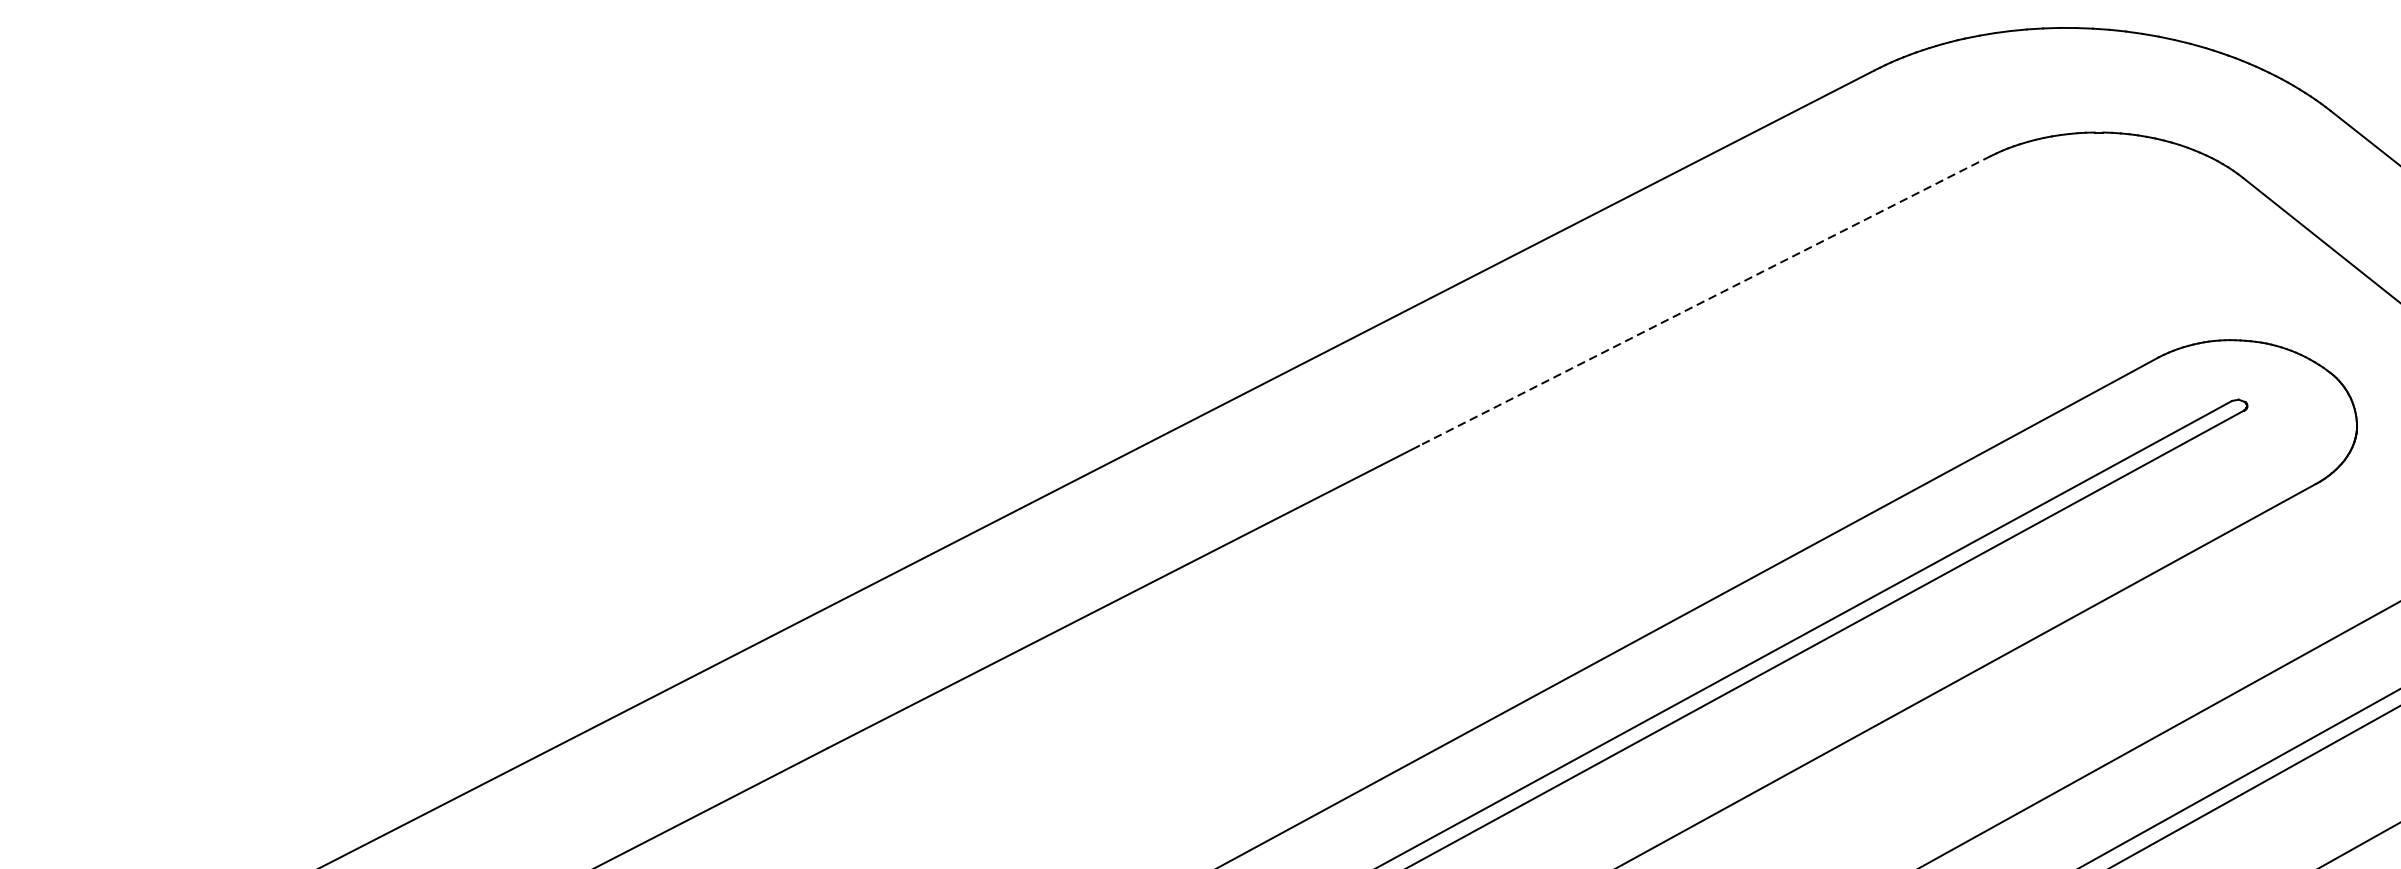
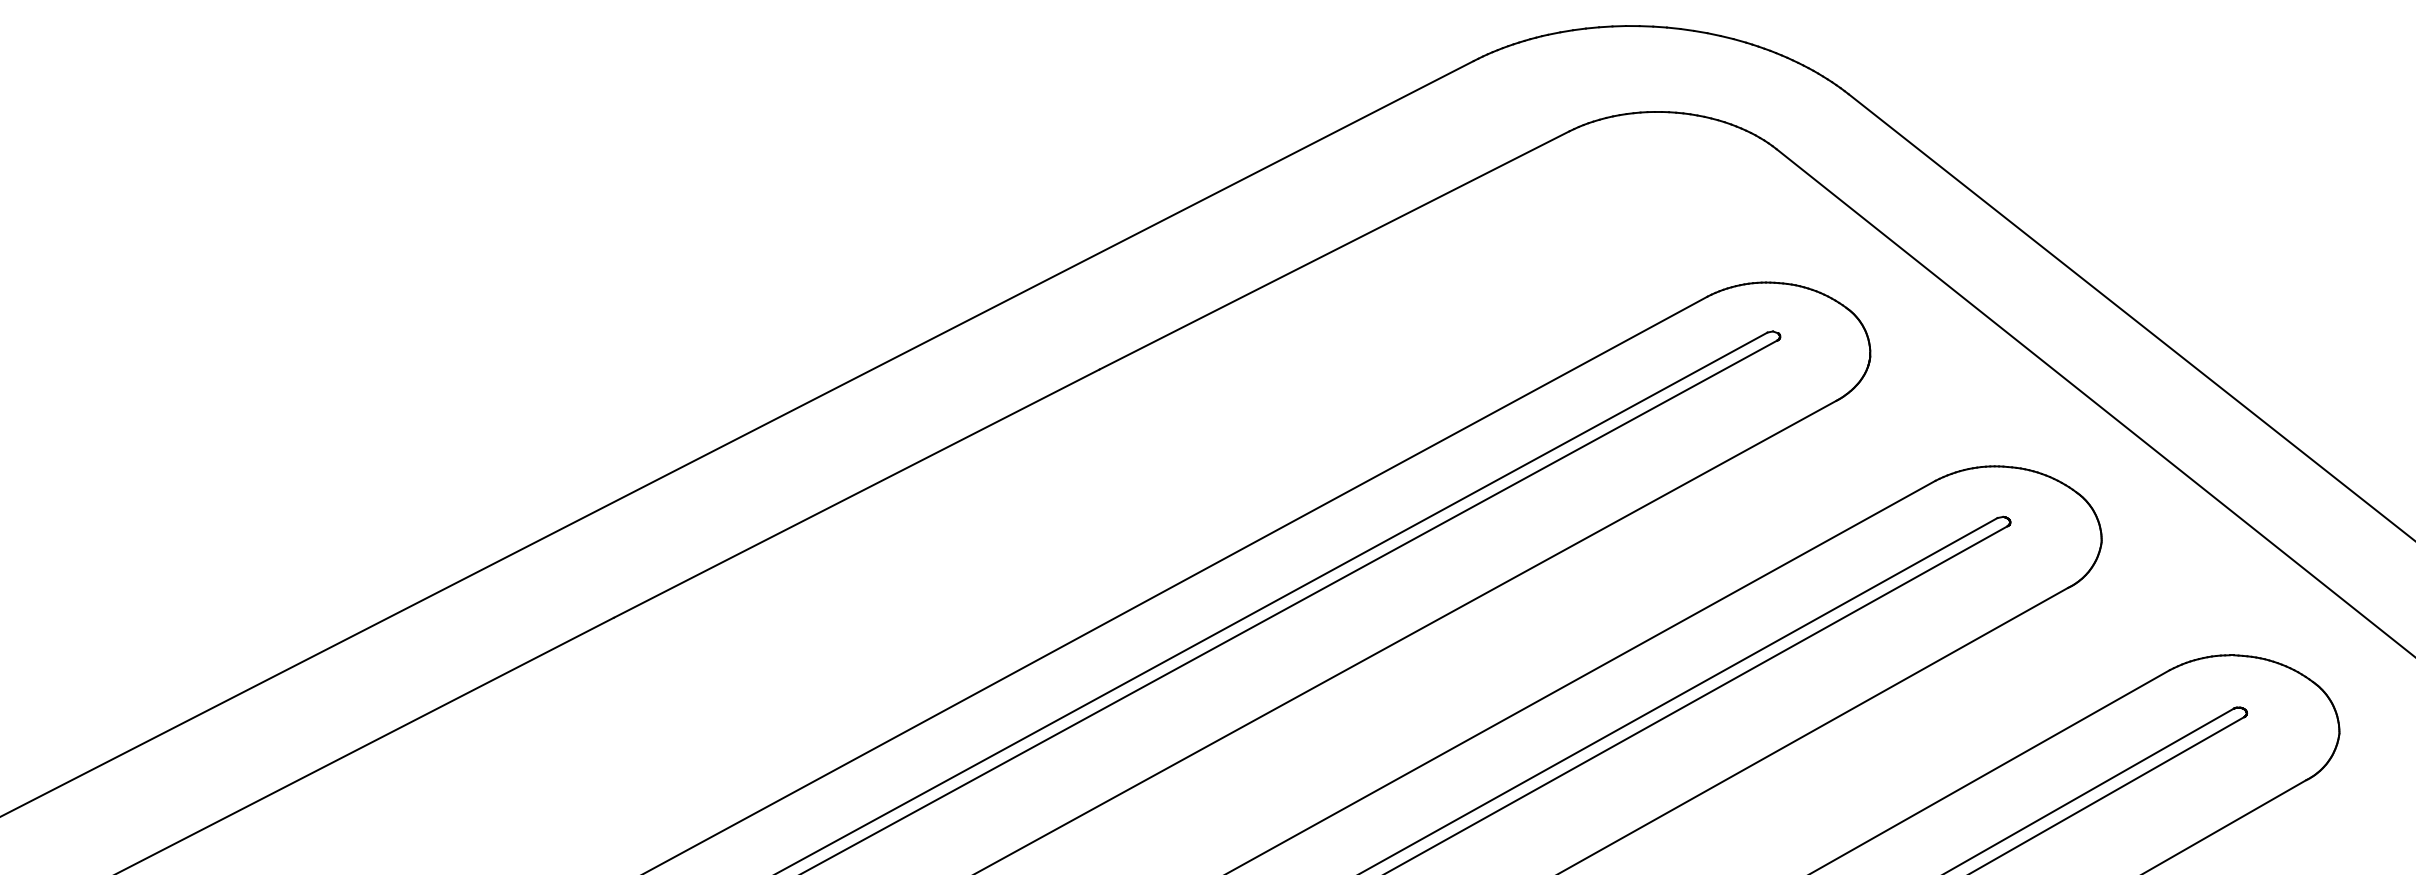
line: (1704, 301) -> (1334, 250), dashed -> solid

